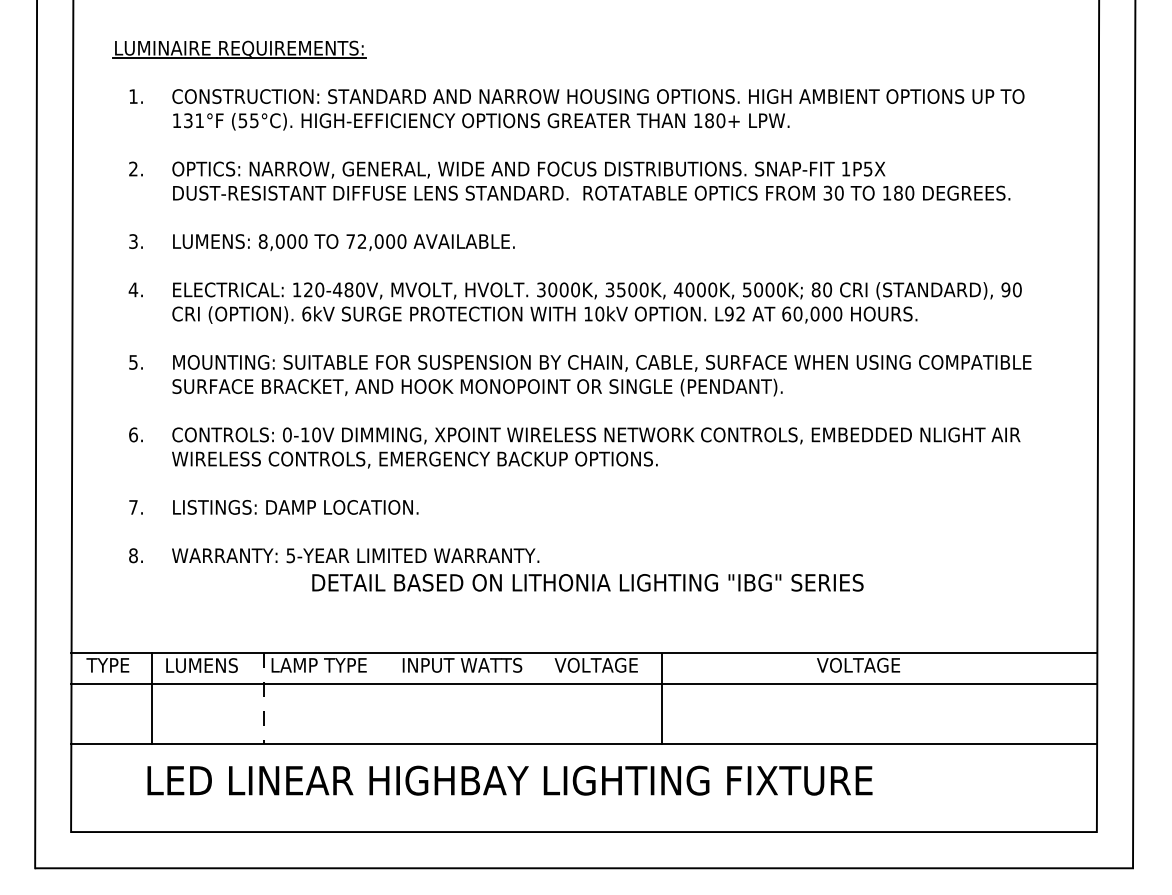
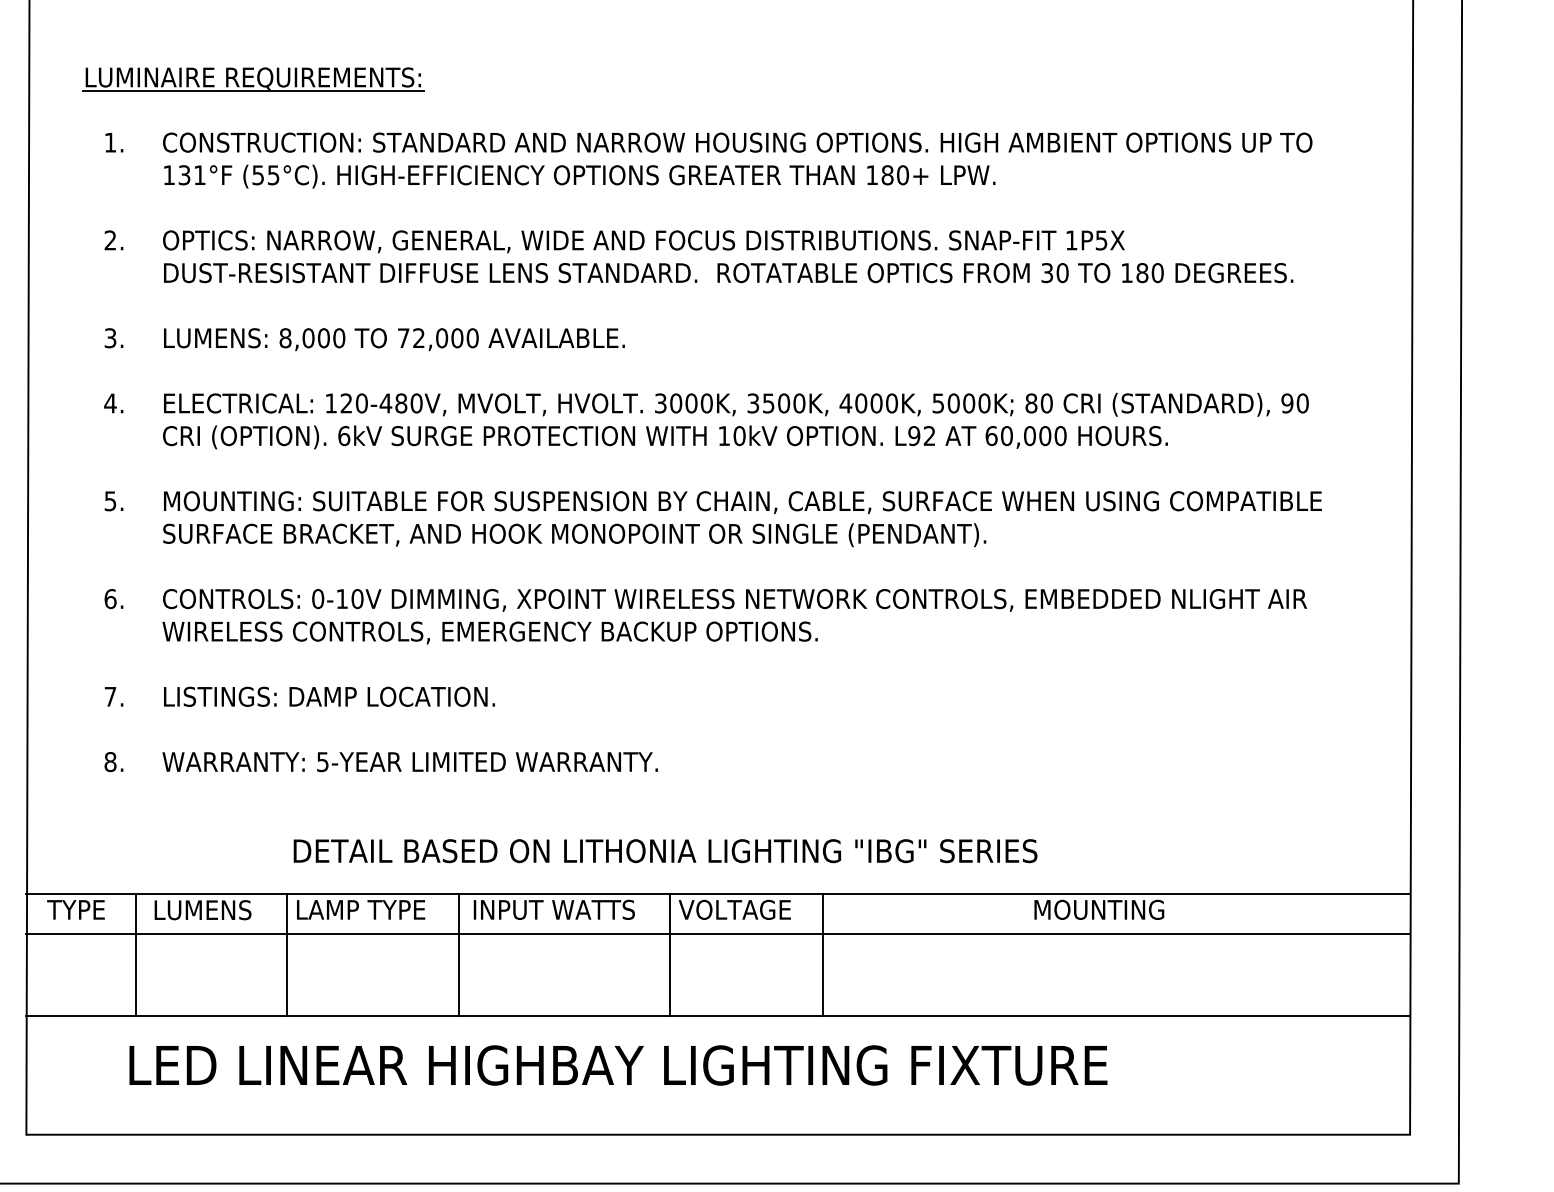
text: (587, 582) -> (664, 850), moved
text: (865, 664) -> (1097, 908), VOLTAGE -> MOUNTING
line: (391, 698) -> (458, 954), added
line: (548, 698) -> (670, 954), added
line: (264, 699) -> (287, 955), dashed -> solid

